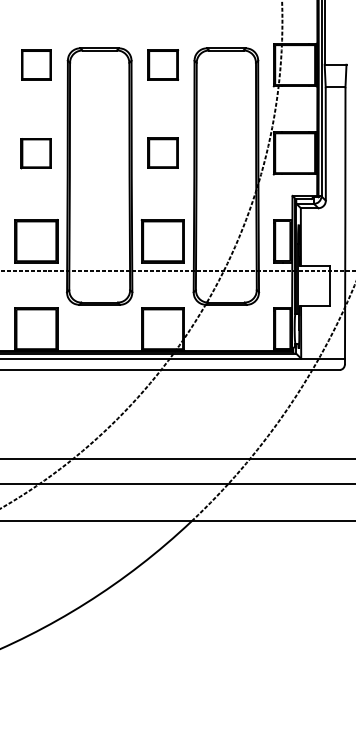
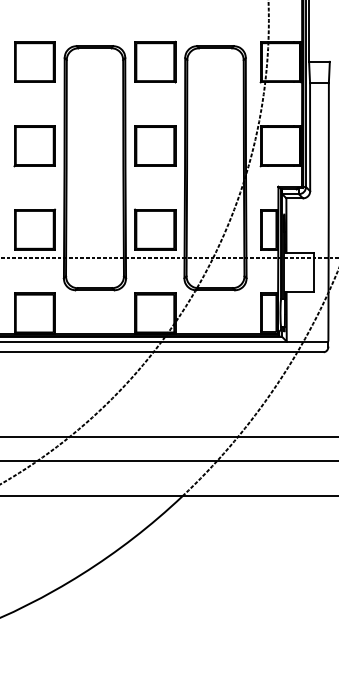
part: (36, 64) -> (34, 61), size x1.43
part: (163, 64) -> (155, 61), size x1.43
part: (163, 152) -> (155, 145), size x1.43
part: (36, 153) -> (34, 146), size x1.43

